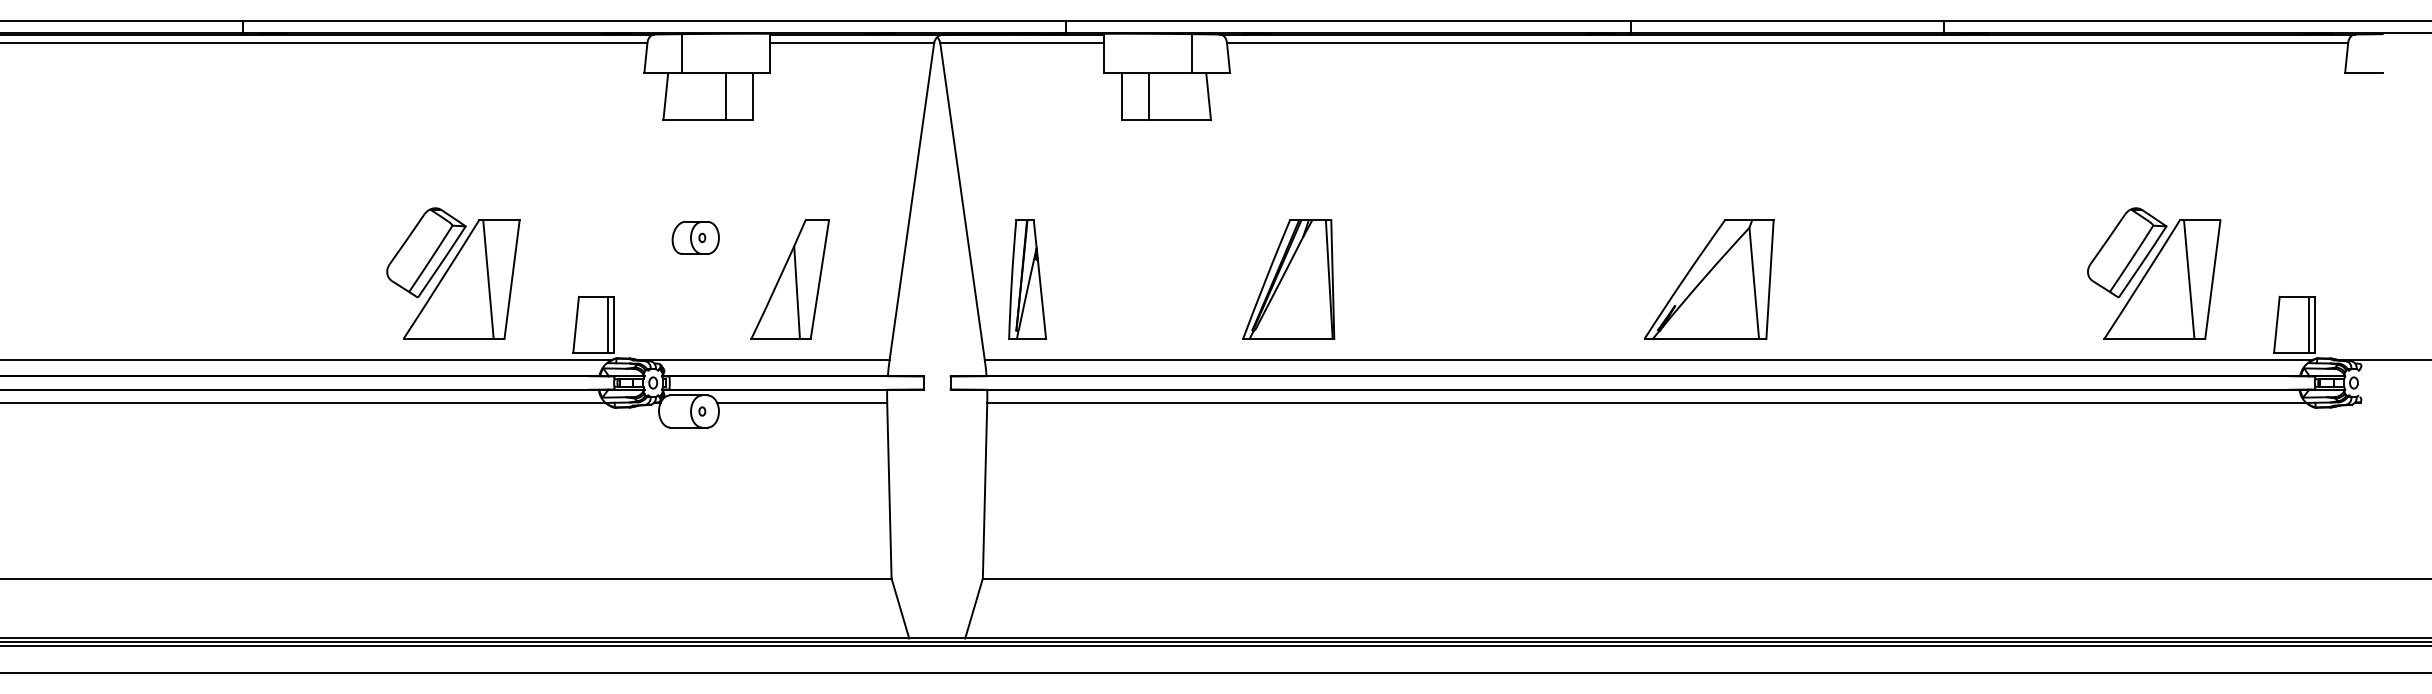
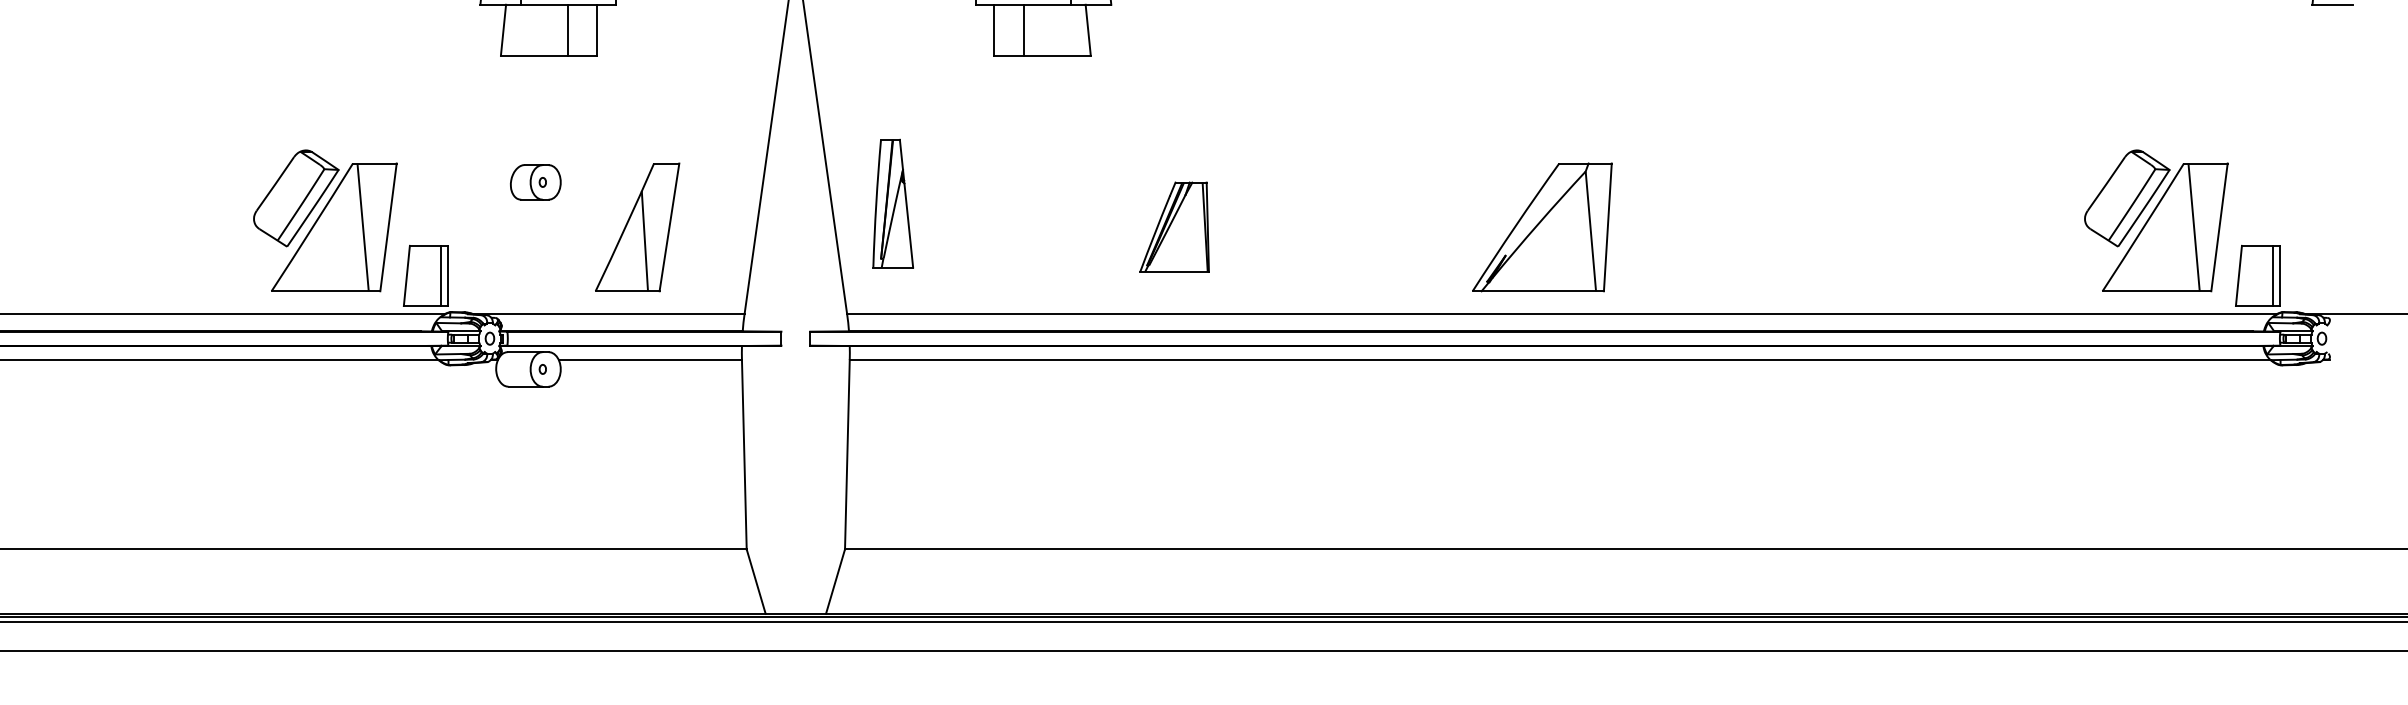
part: (453, 273) -> (325, 220), moved
part: (2154, 273) -> (2156, 220), moved
part: (1027, 279) -> (893, 203), moved
part: (1288, 279) -> (1174, 227), size x0.7
part: (1709, 279) -> (1542, 227), moved

